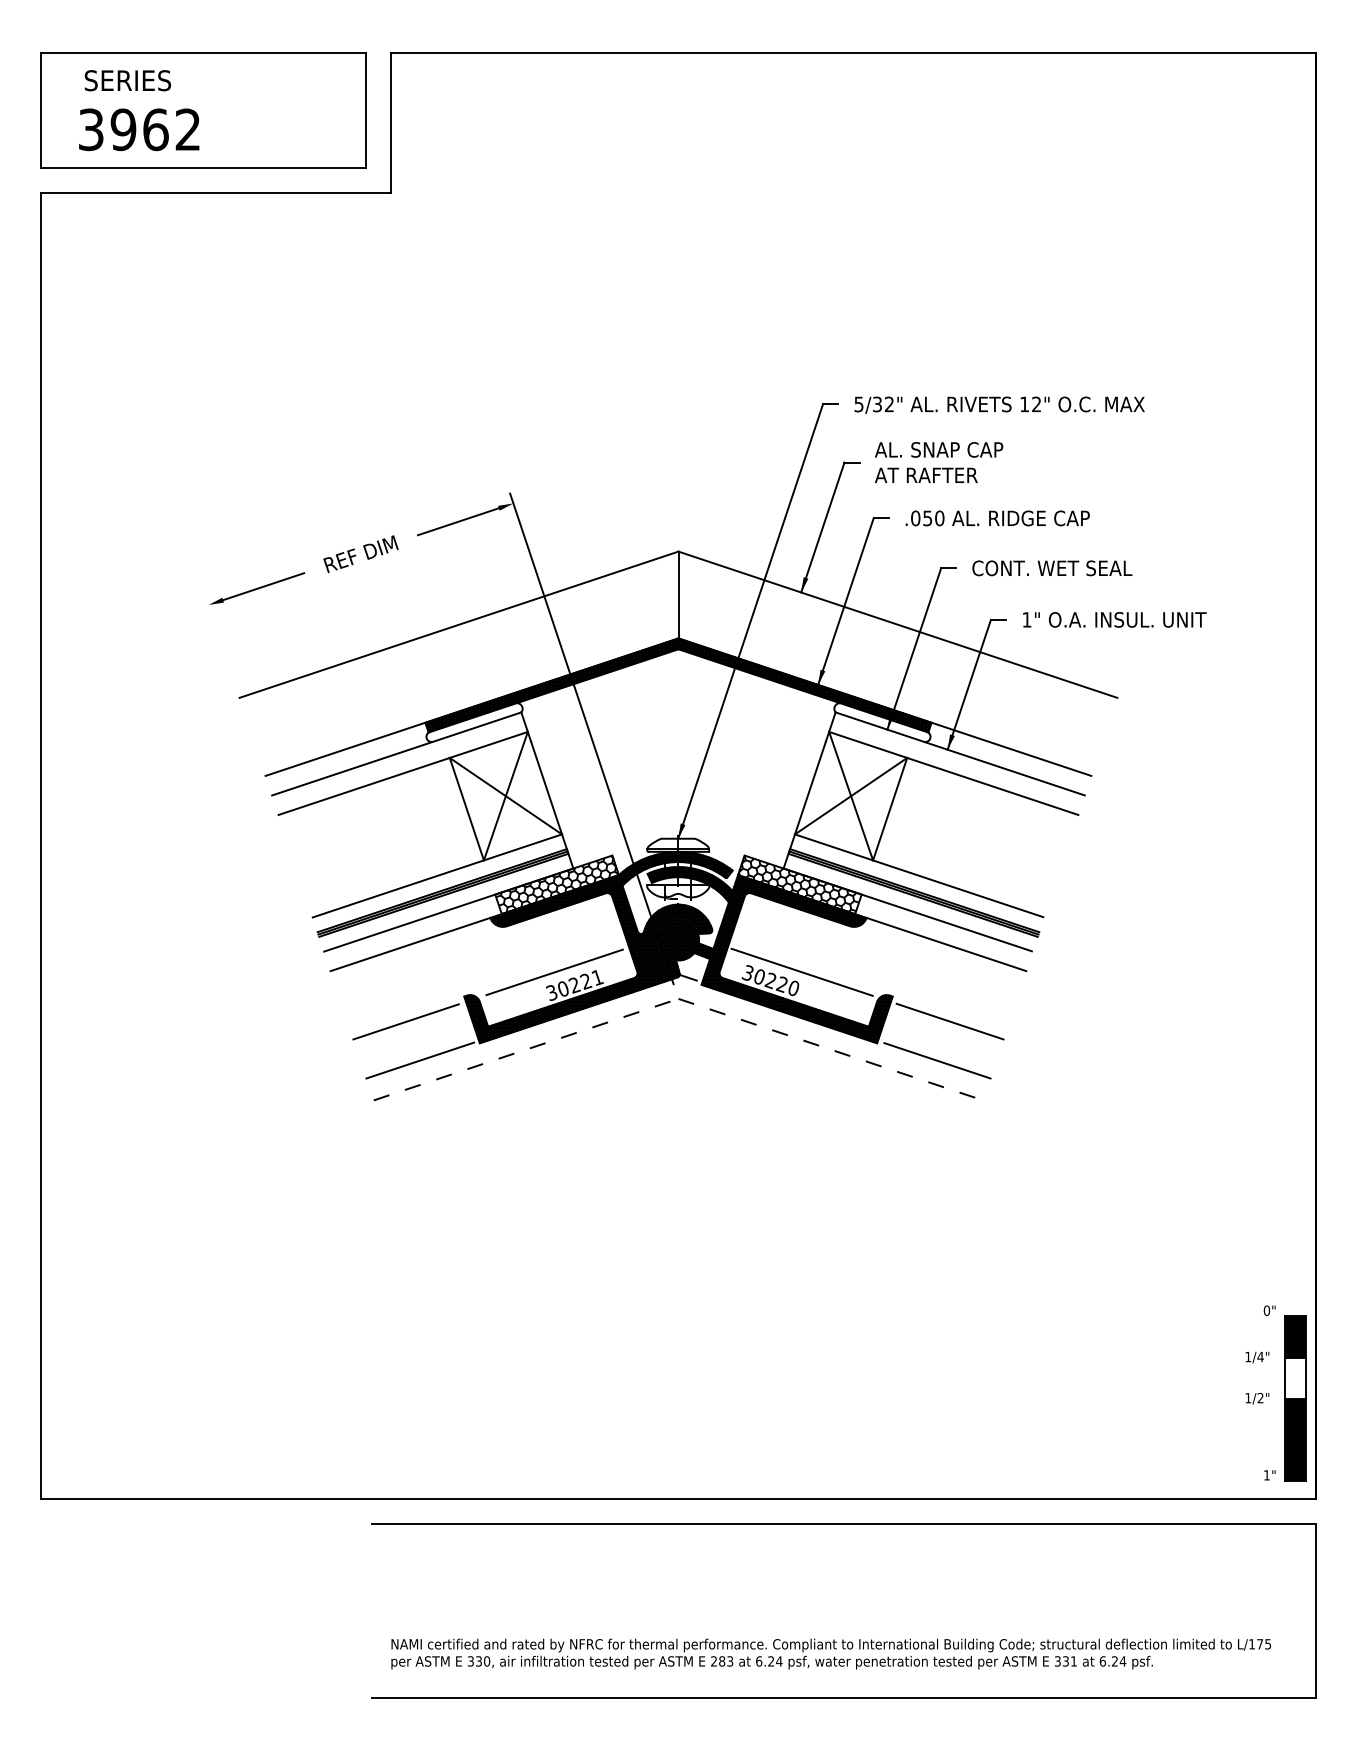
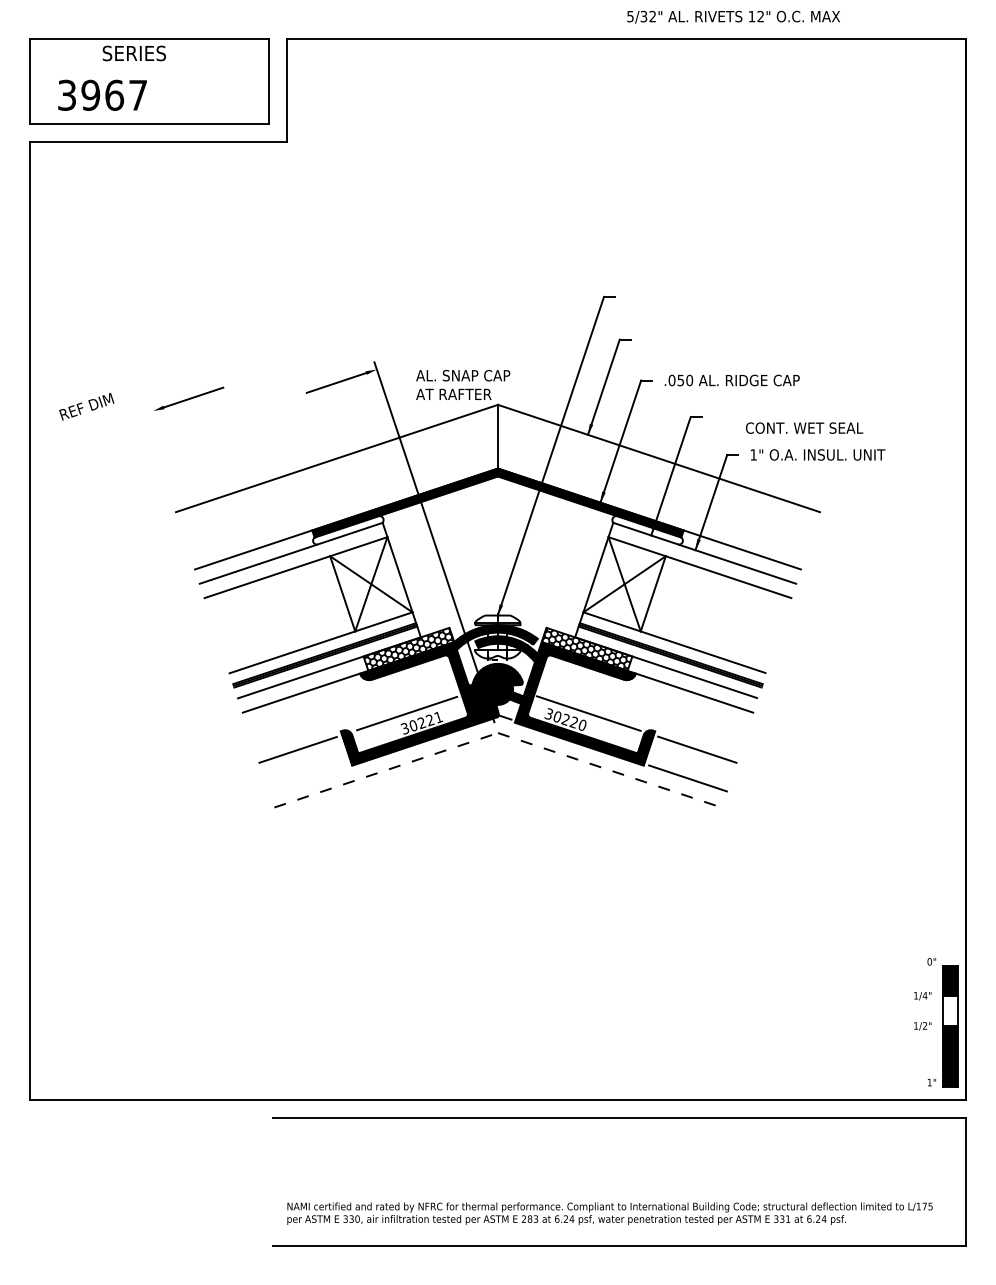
text: (127, 80) -> (134, 53), moved
text: (187, 129) -> (137, 95), 3962 -> 3967
text: (999, 404) -> (733, 16), moved
text: (939, 462) -> (463, 384), moved
text: (360, 554) -> (86, 406), moved
text: (1052, 568) -> (804, 428), moved
part: (257, 588) -> (189, 398), moved
line: (420, 1060) -> (308, 778), removed

